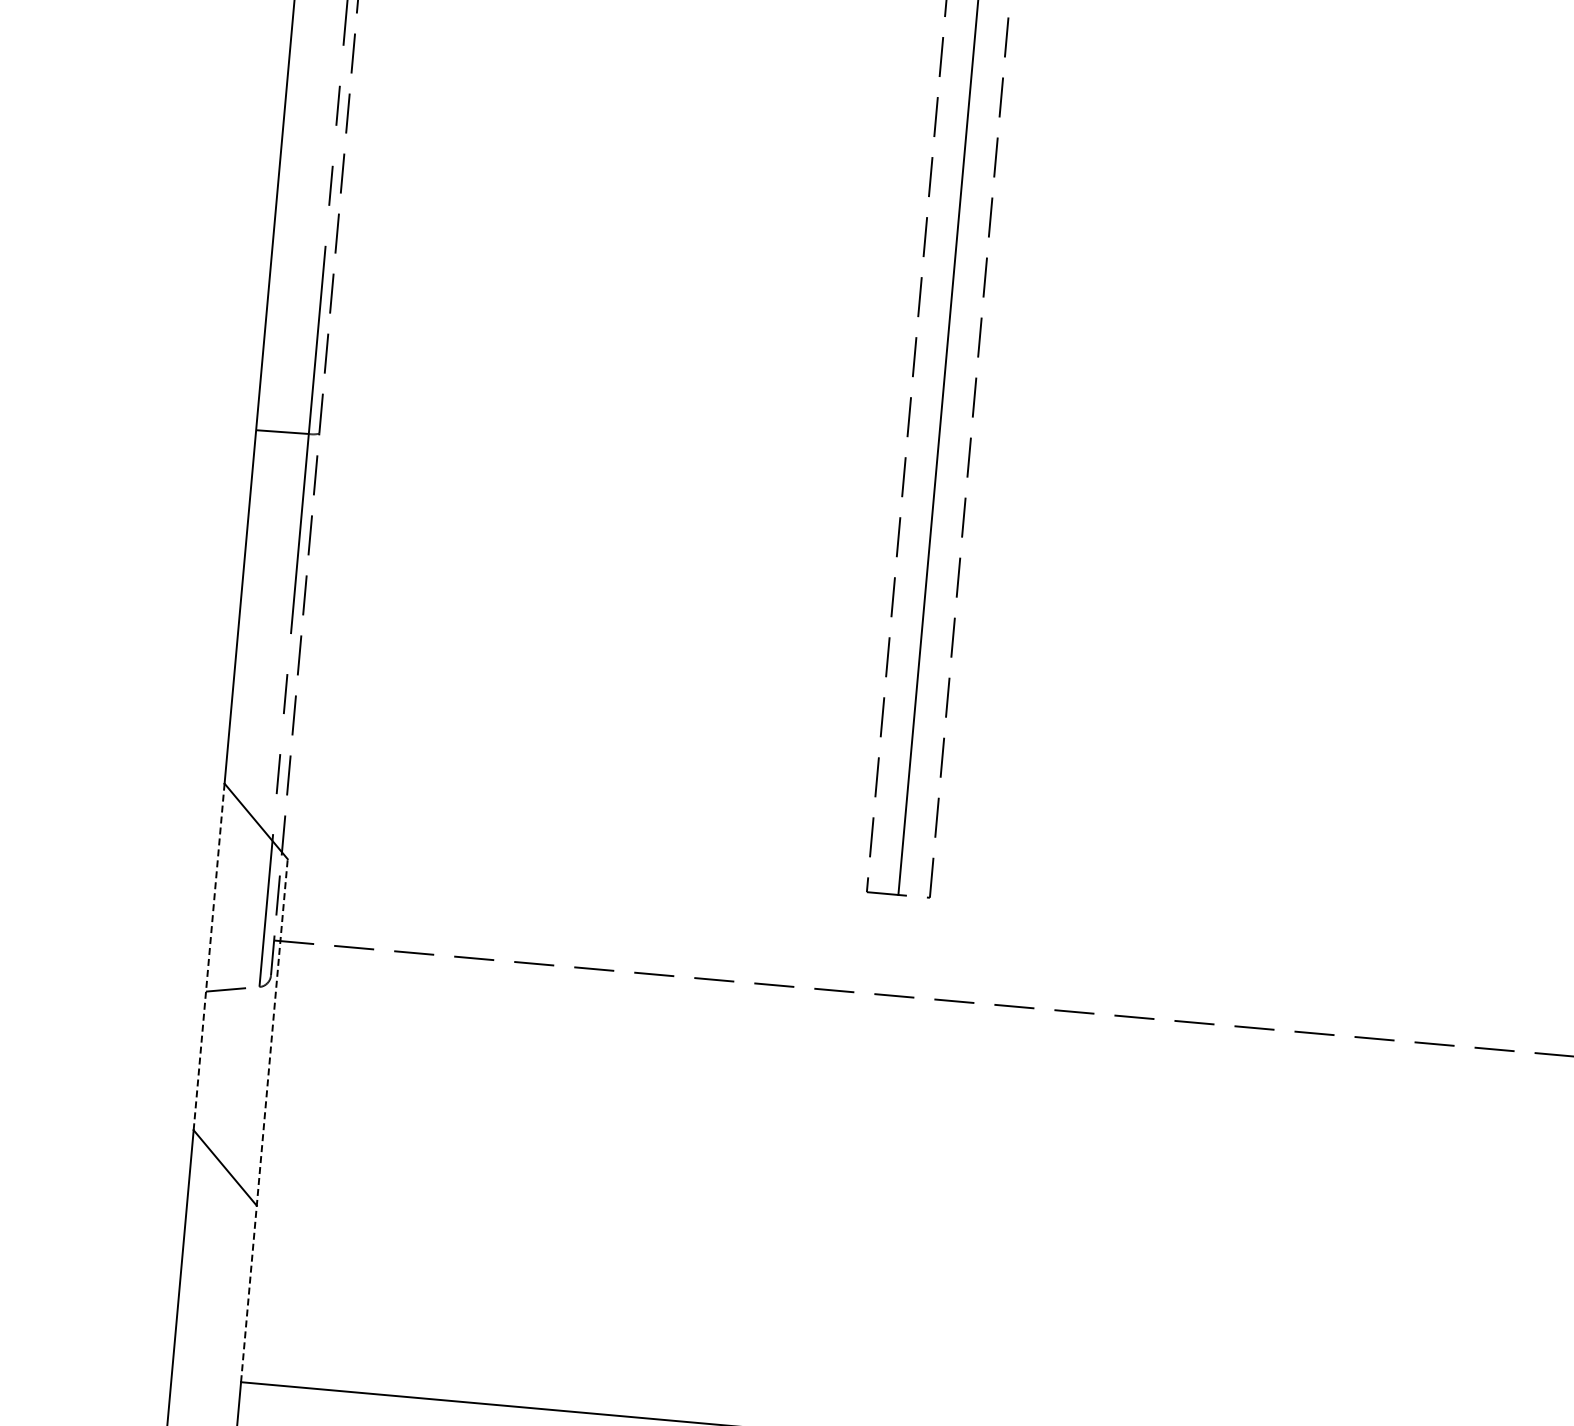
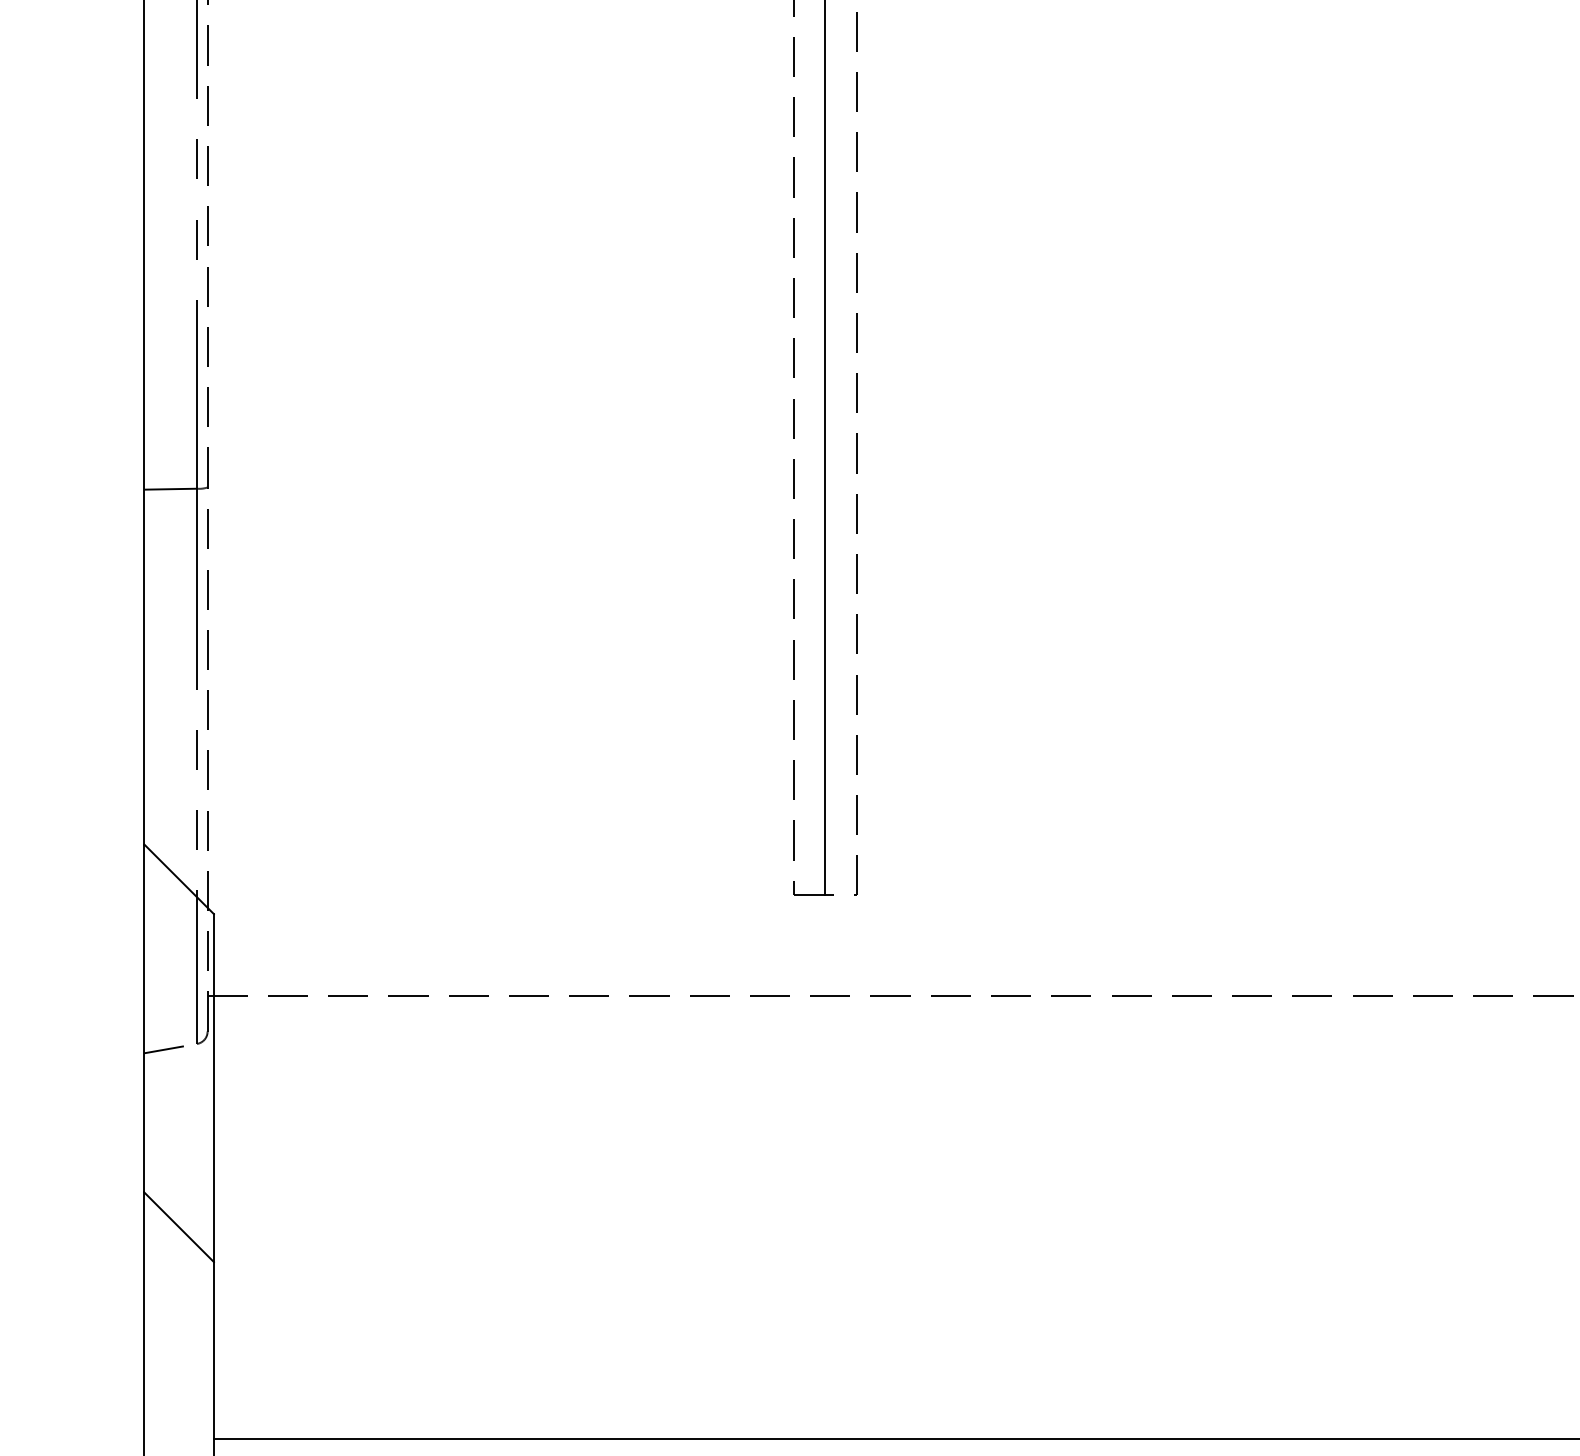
line: (209, 956) -> (144, 1018), dashed -> solid
line: (263, 1120) -> (213, 1176), dashed -> solid

